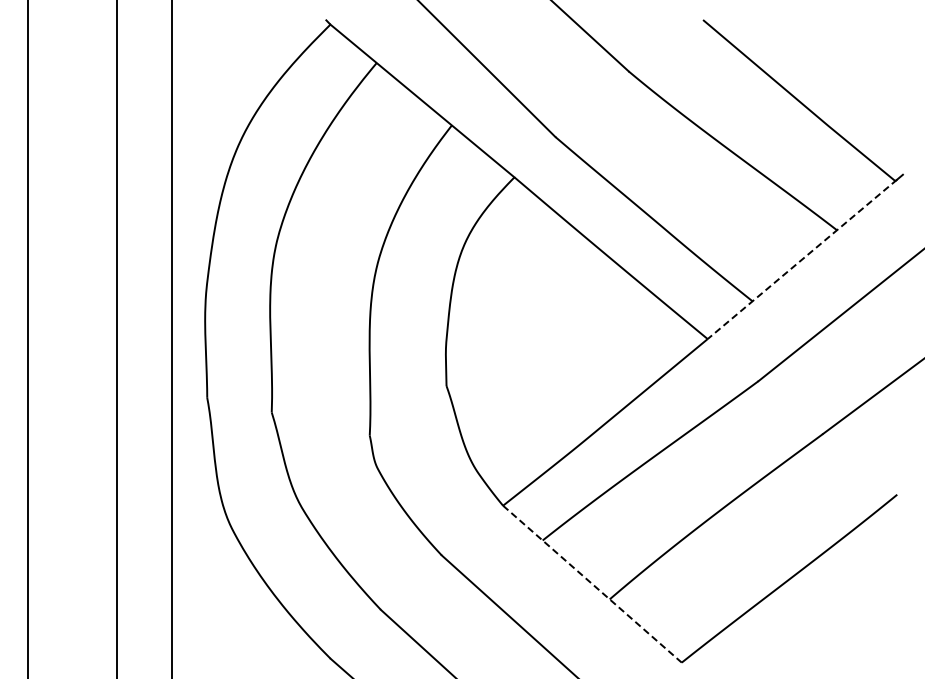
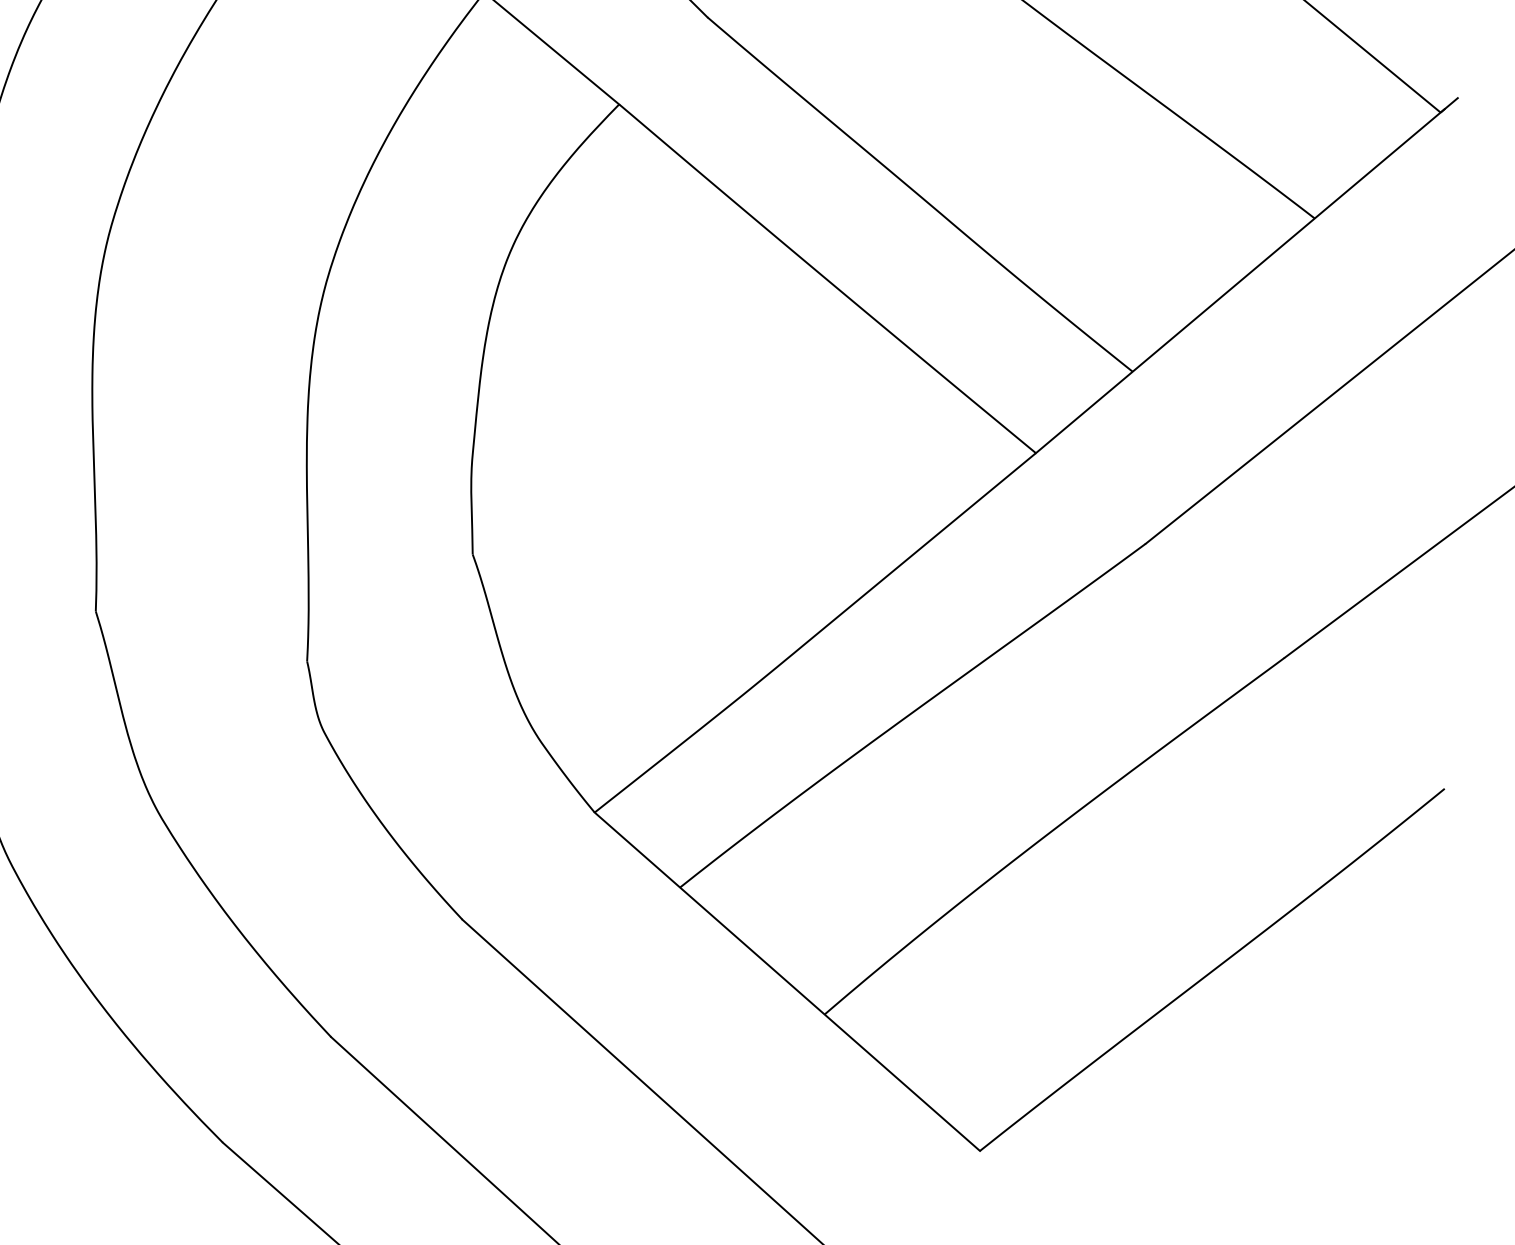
line: (802, 259) -> (1240, 281), dashed -> solid
line: (592, 584) -> (787, 982), dashed -> solid

